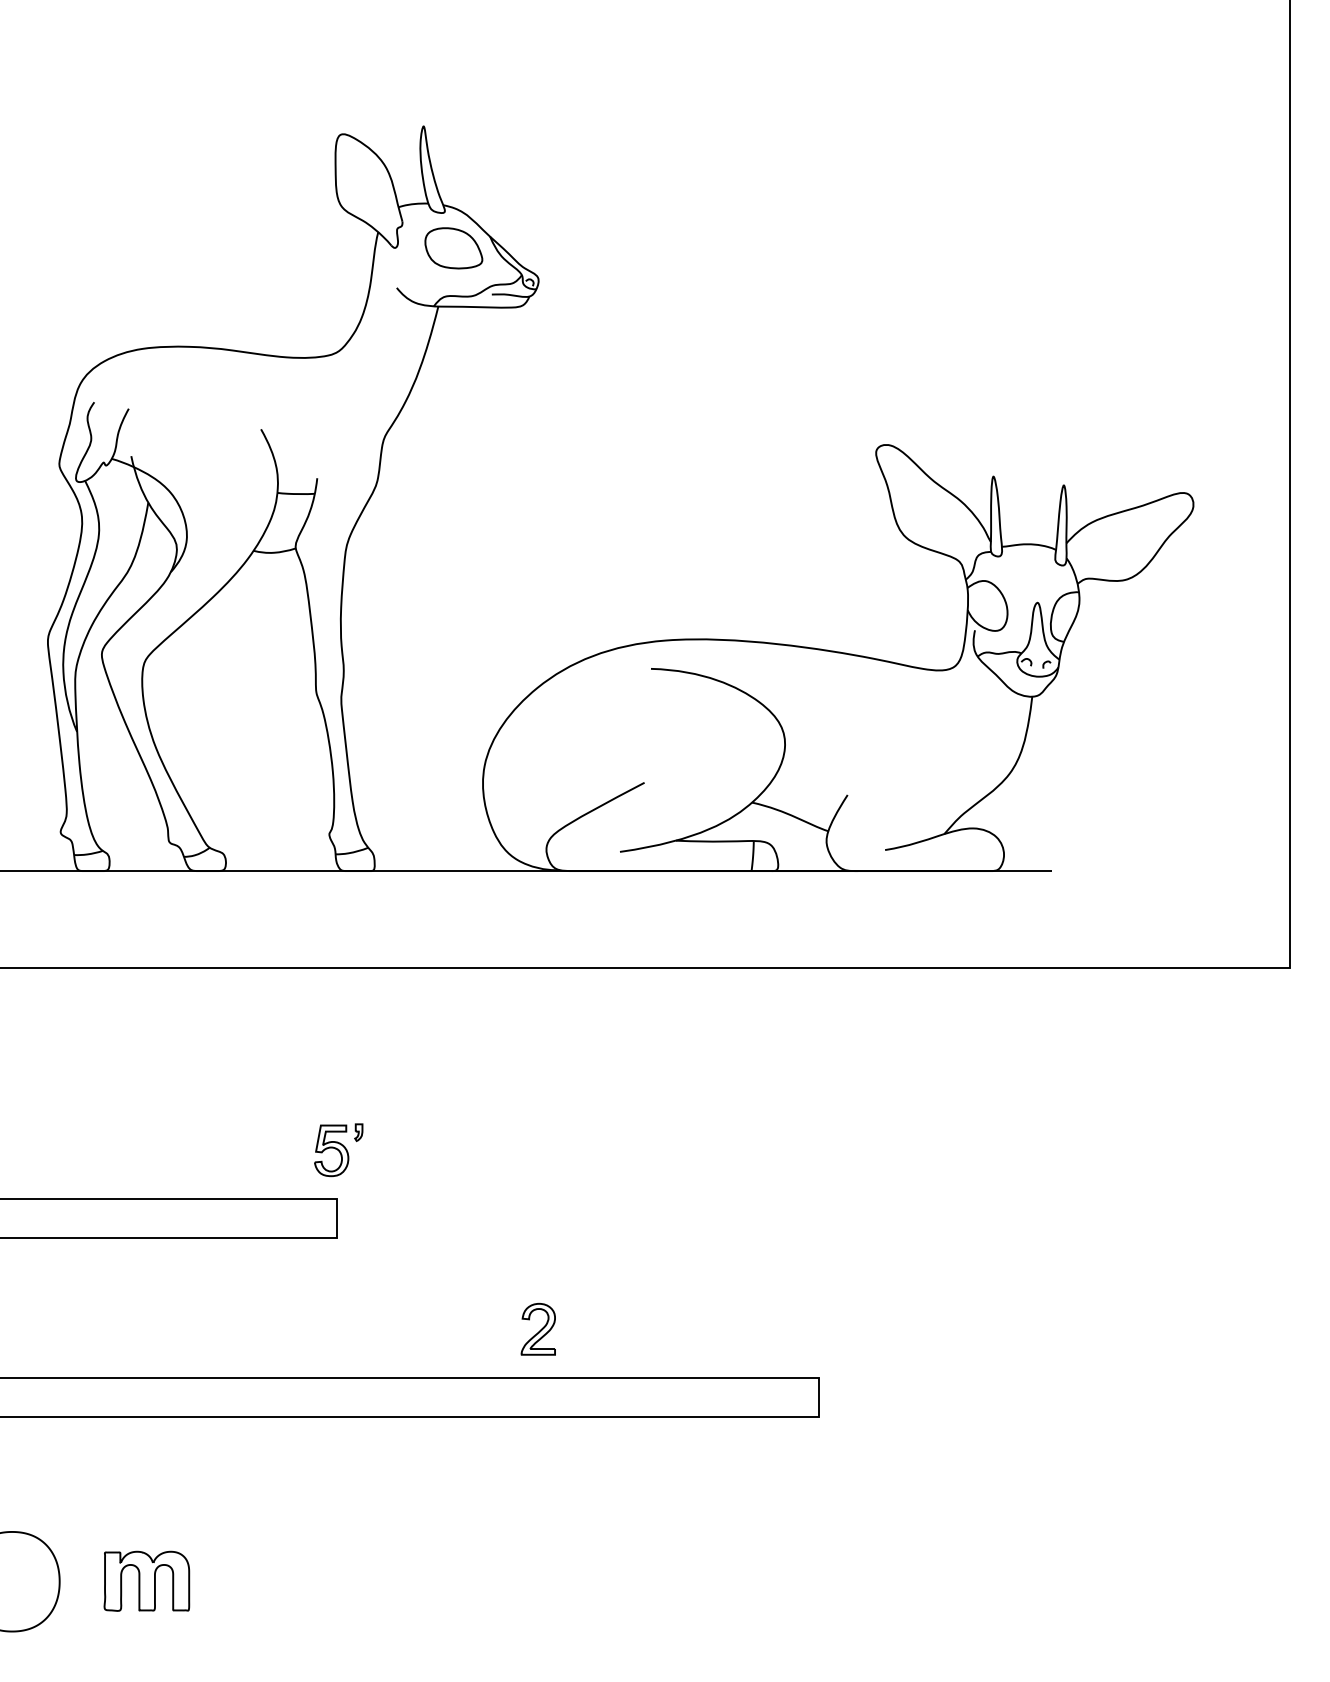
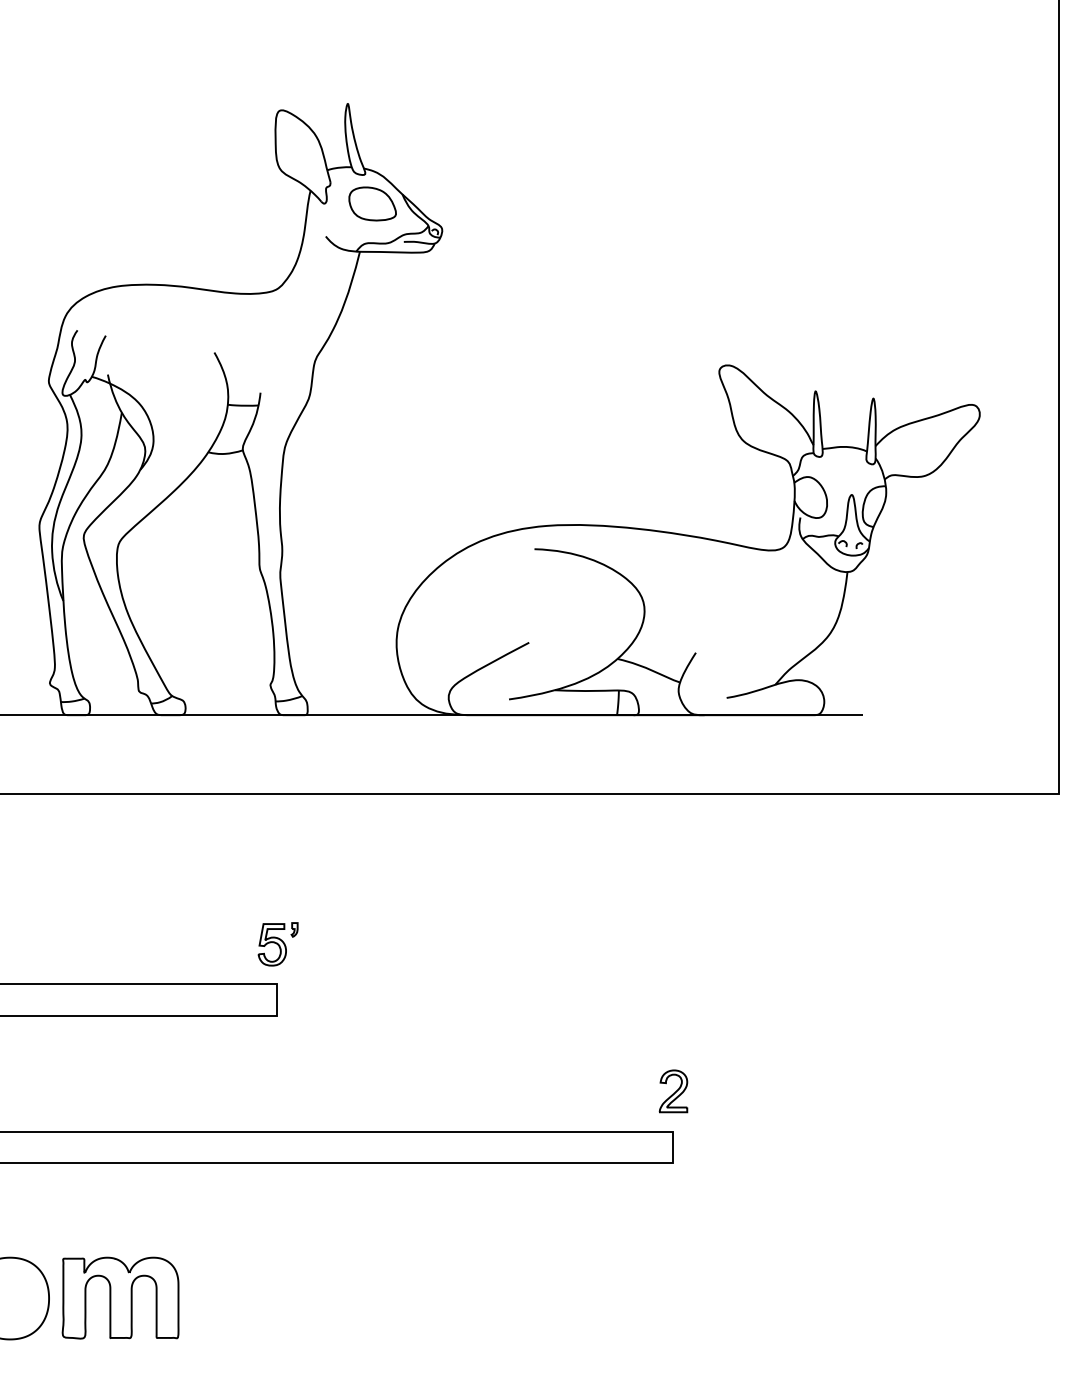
part: (537, 1328) -> (672, 1090), moved
part: (146, 1581) -> (120, 1298), size x1.67

